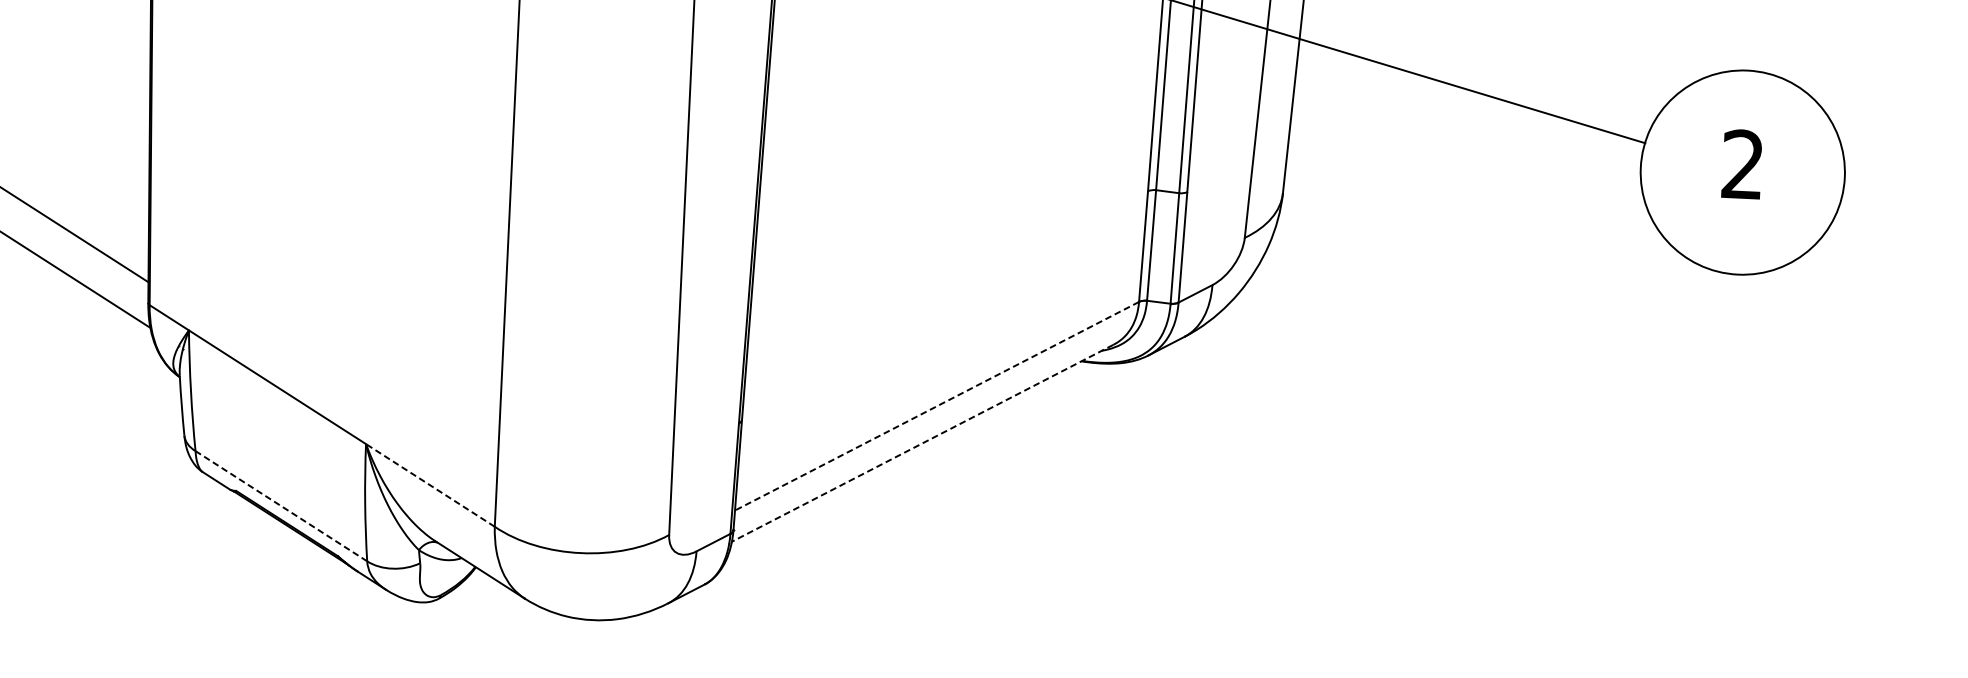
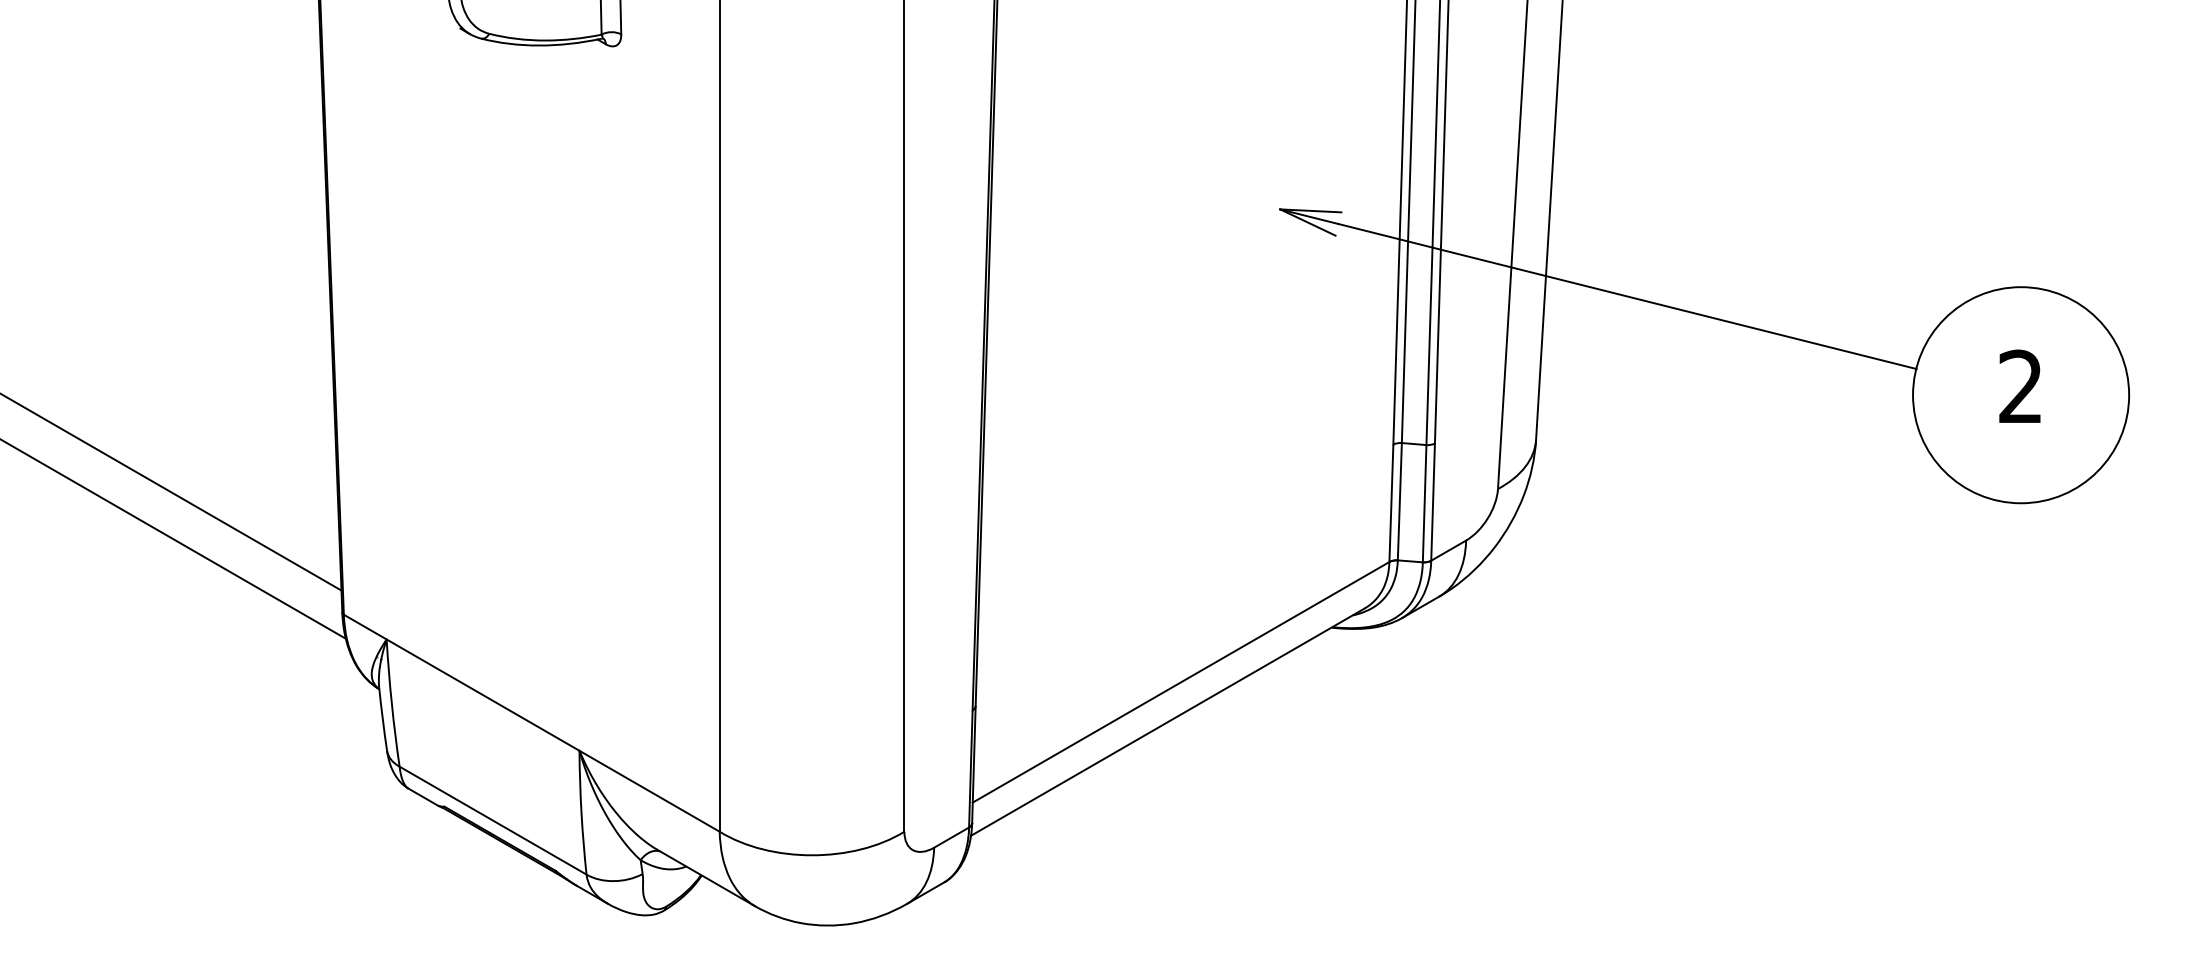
line: (937, 406) -> (1181, 682), dashed -> solid
line: (922, 443) -> (1167, 722), dashed -> solid
line: (430, 485) -> (649, 791), dashed -> solid
line: (281, 506) -> (493, 820), dashed -> solid

